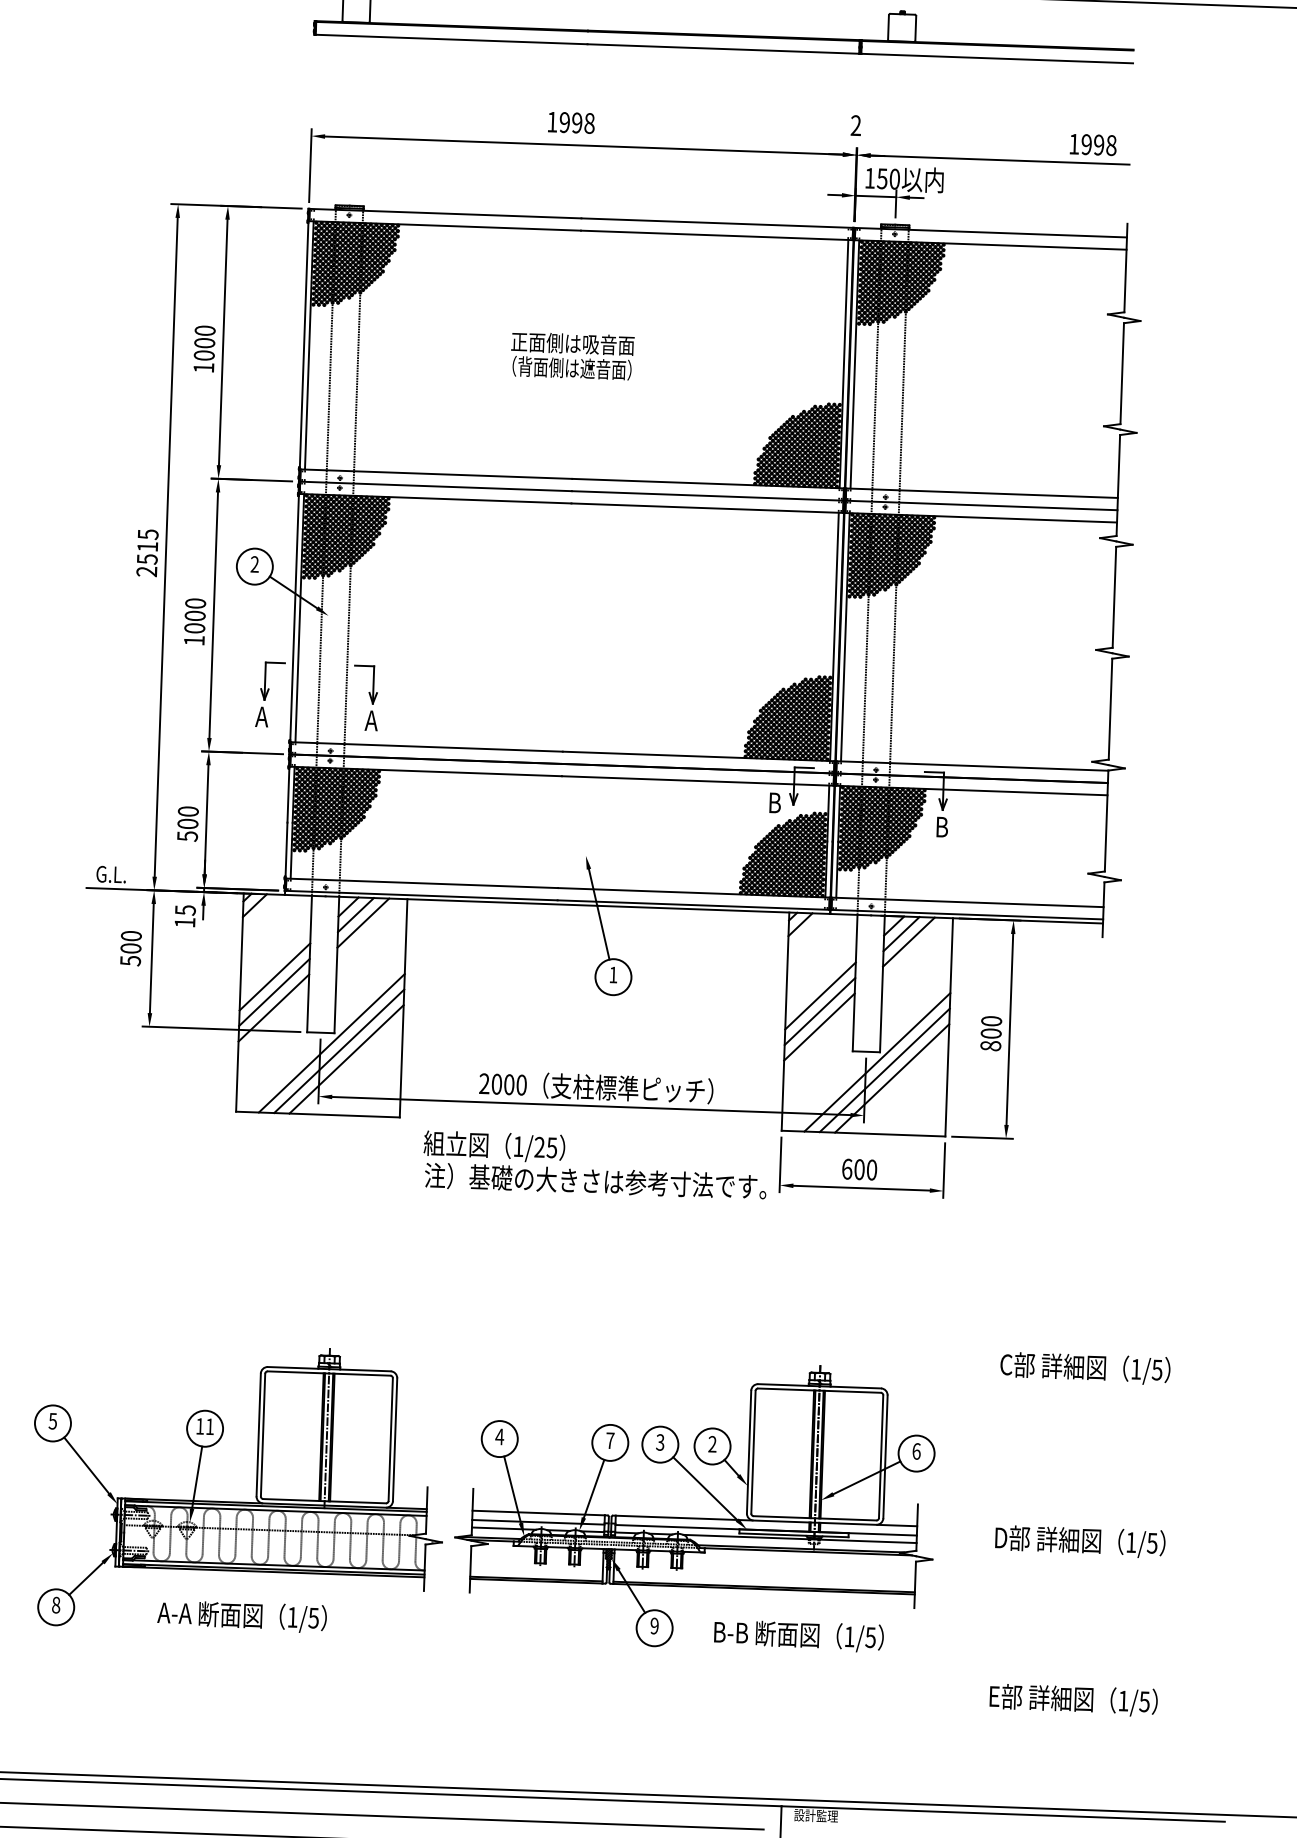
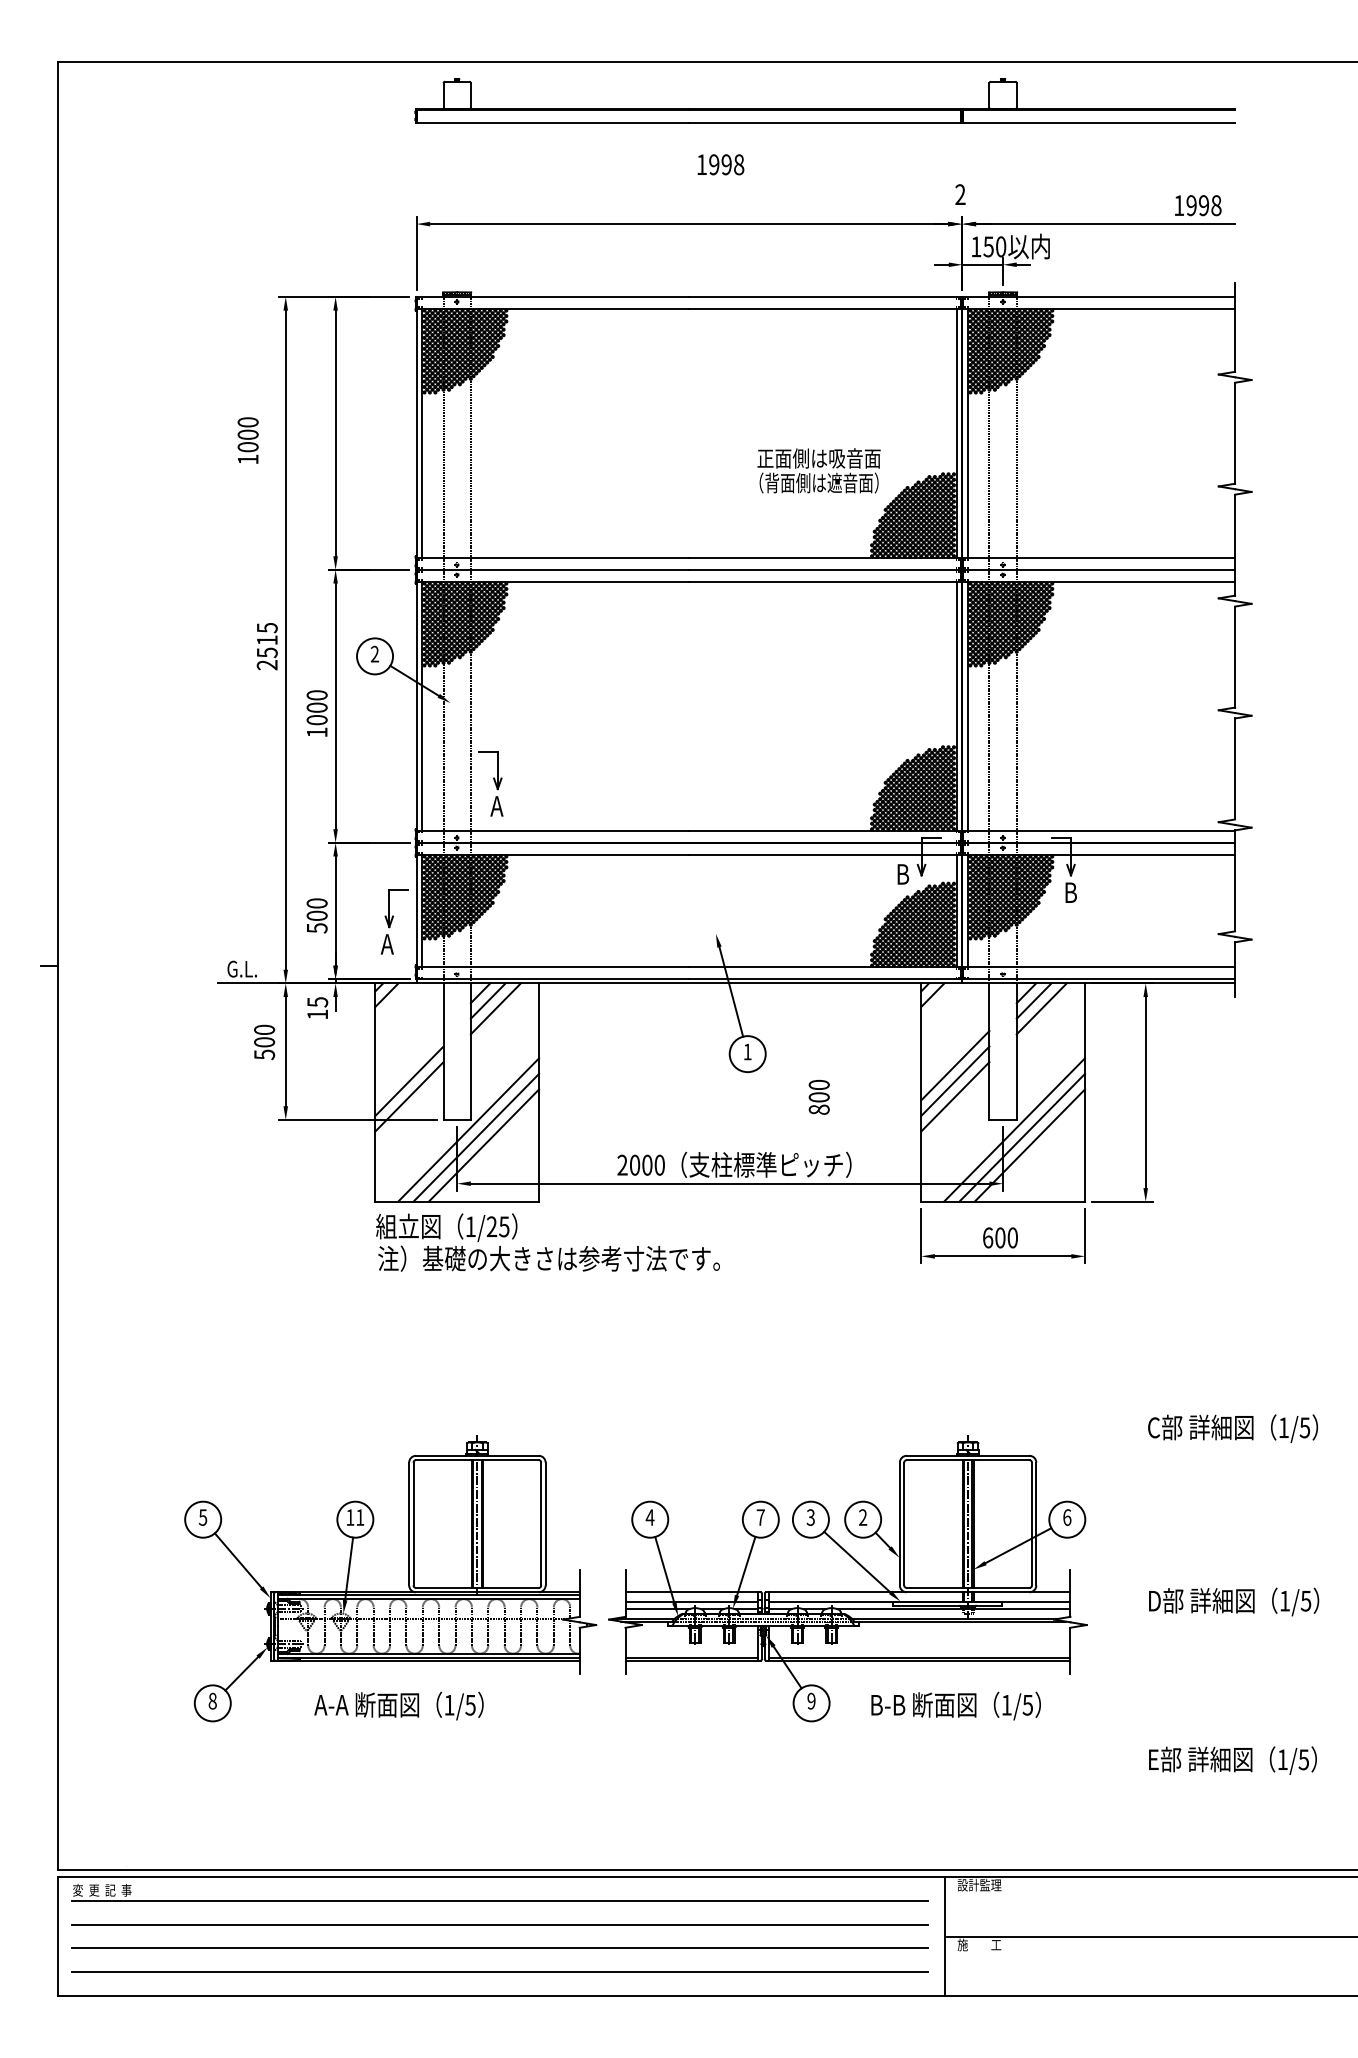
text: (571, 122) -> (720, 164), moved
text: (203, 348) -> (247, 440), moved
text: (571, 355) -> (818, 470), moved
part: (269, 694) -> (394, 921), moved
line: (275, 976) -> (409, 1065), removed
text: (990, 1033) -> (818, 1097), moved
text: (594, 1164) -> (547, 1242), moved

